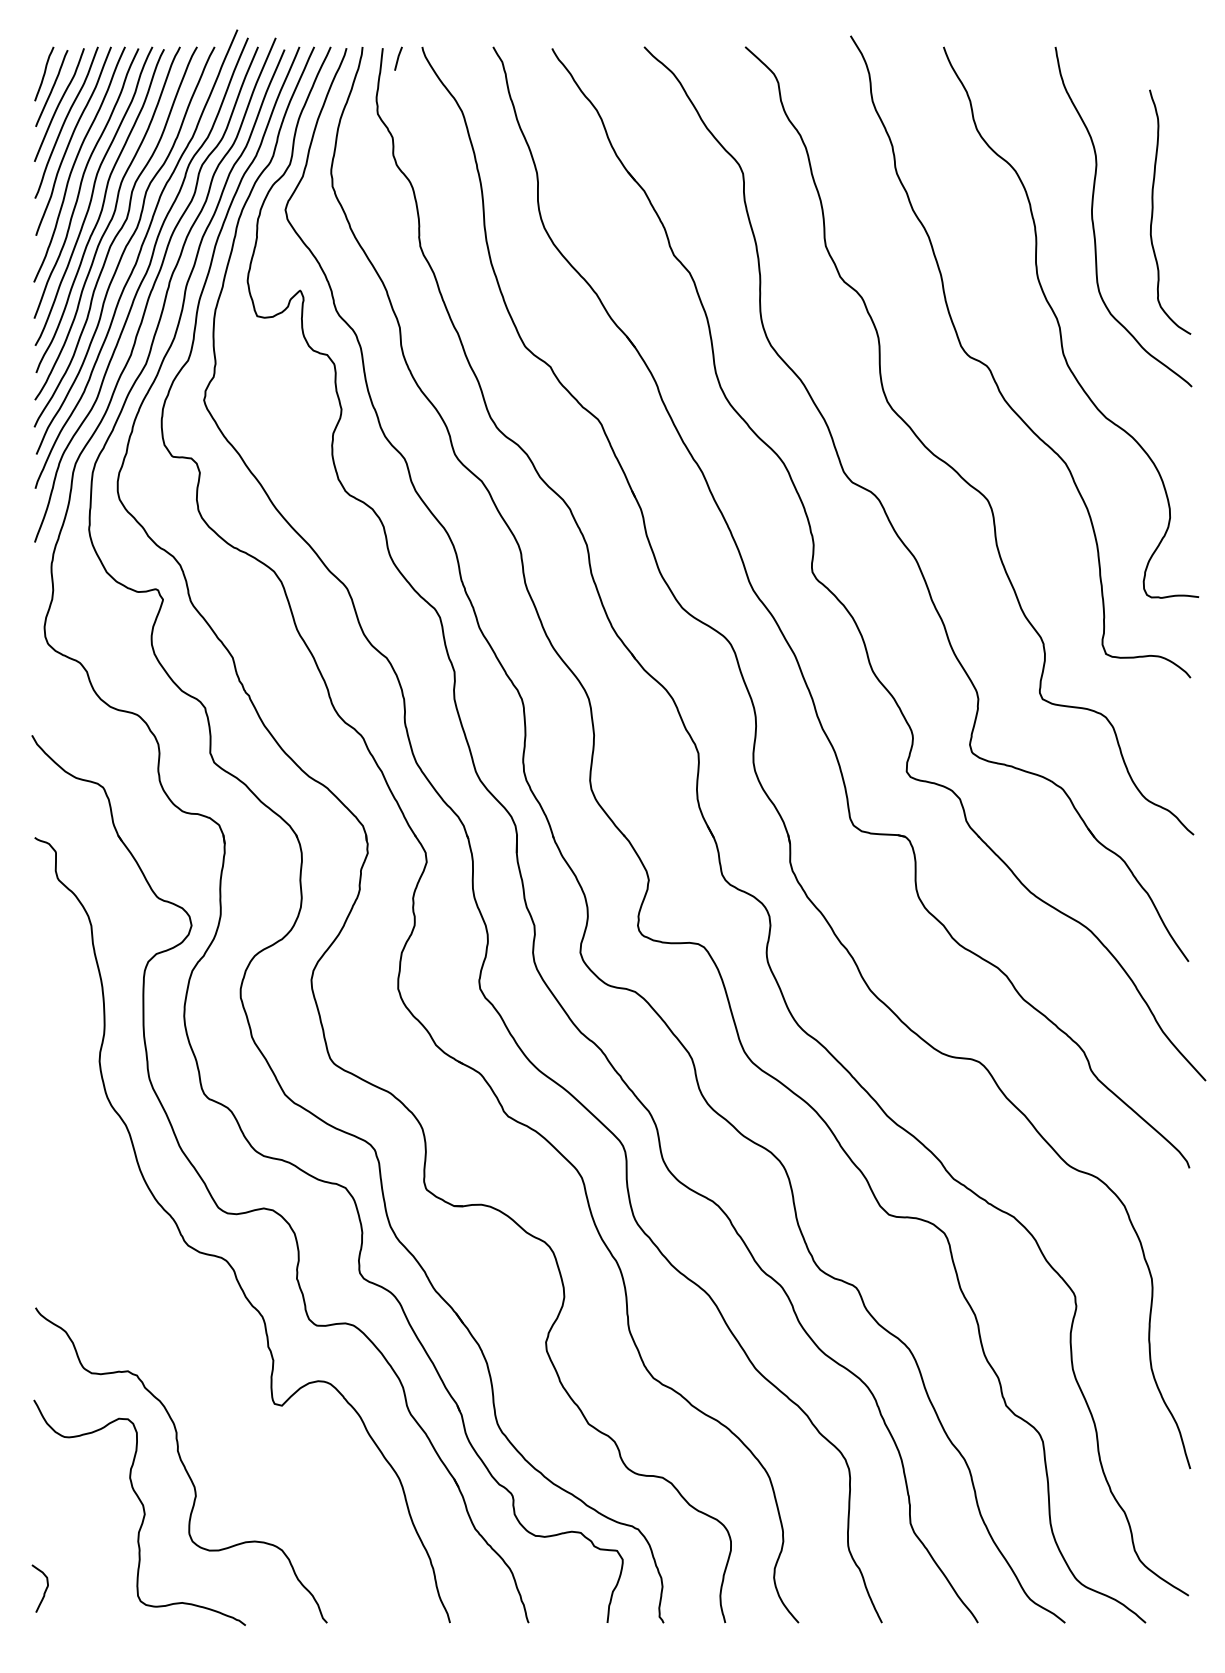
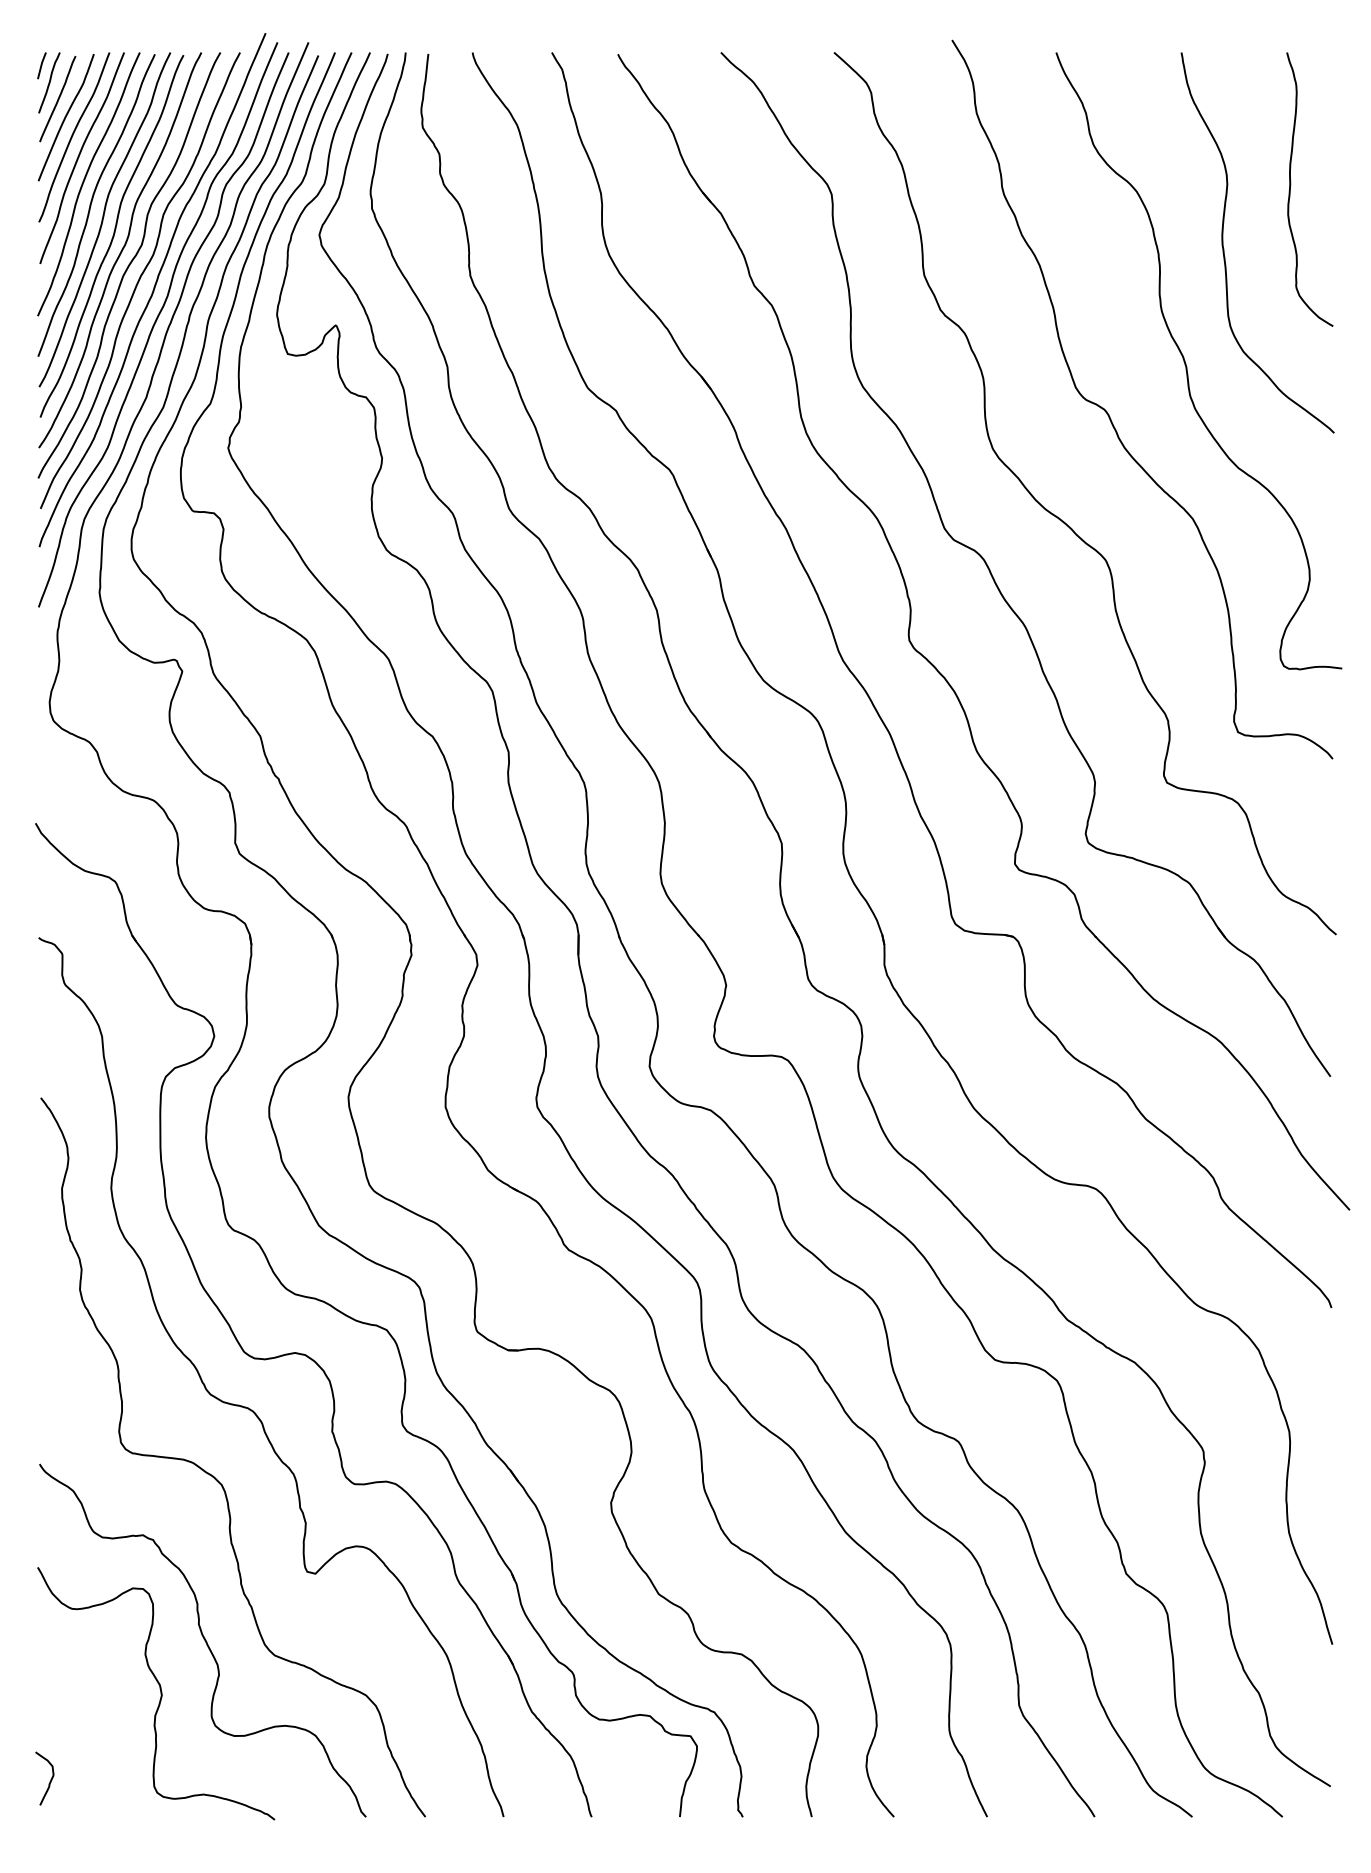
line: (398, 58) -> (41, 65), moved
curve: (1153, 208) -> (1291, 185), moved
curve: (190, 1317) -> (213, 1475), added

